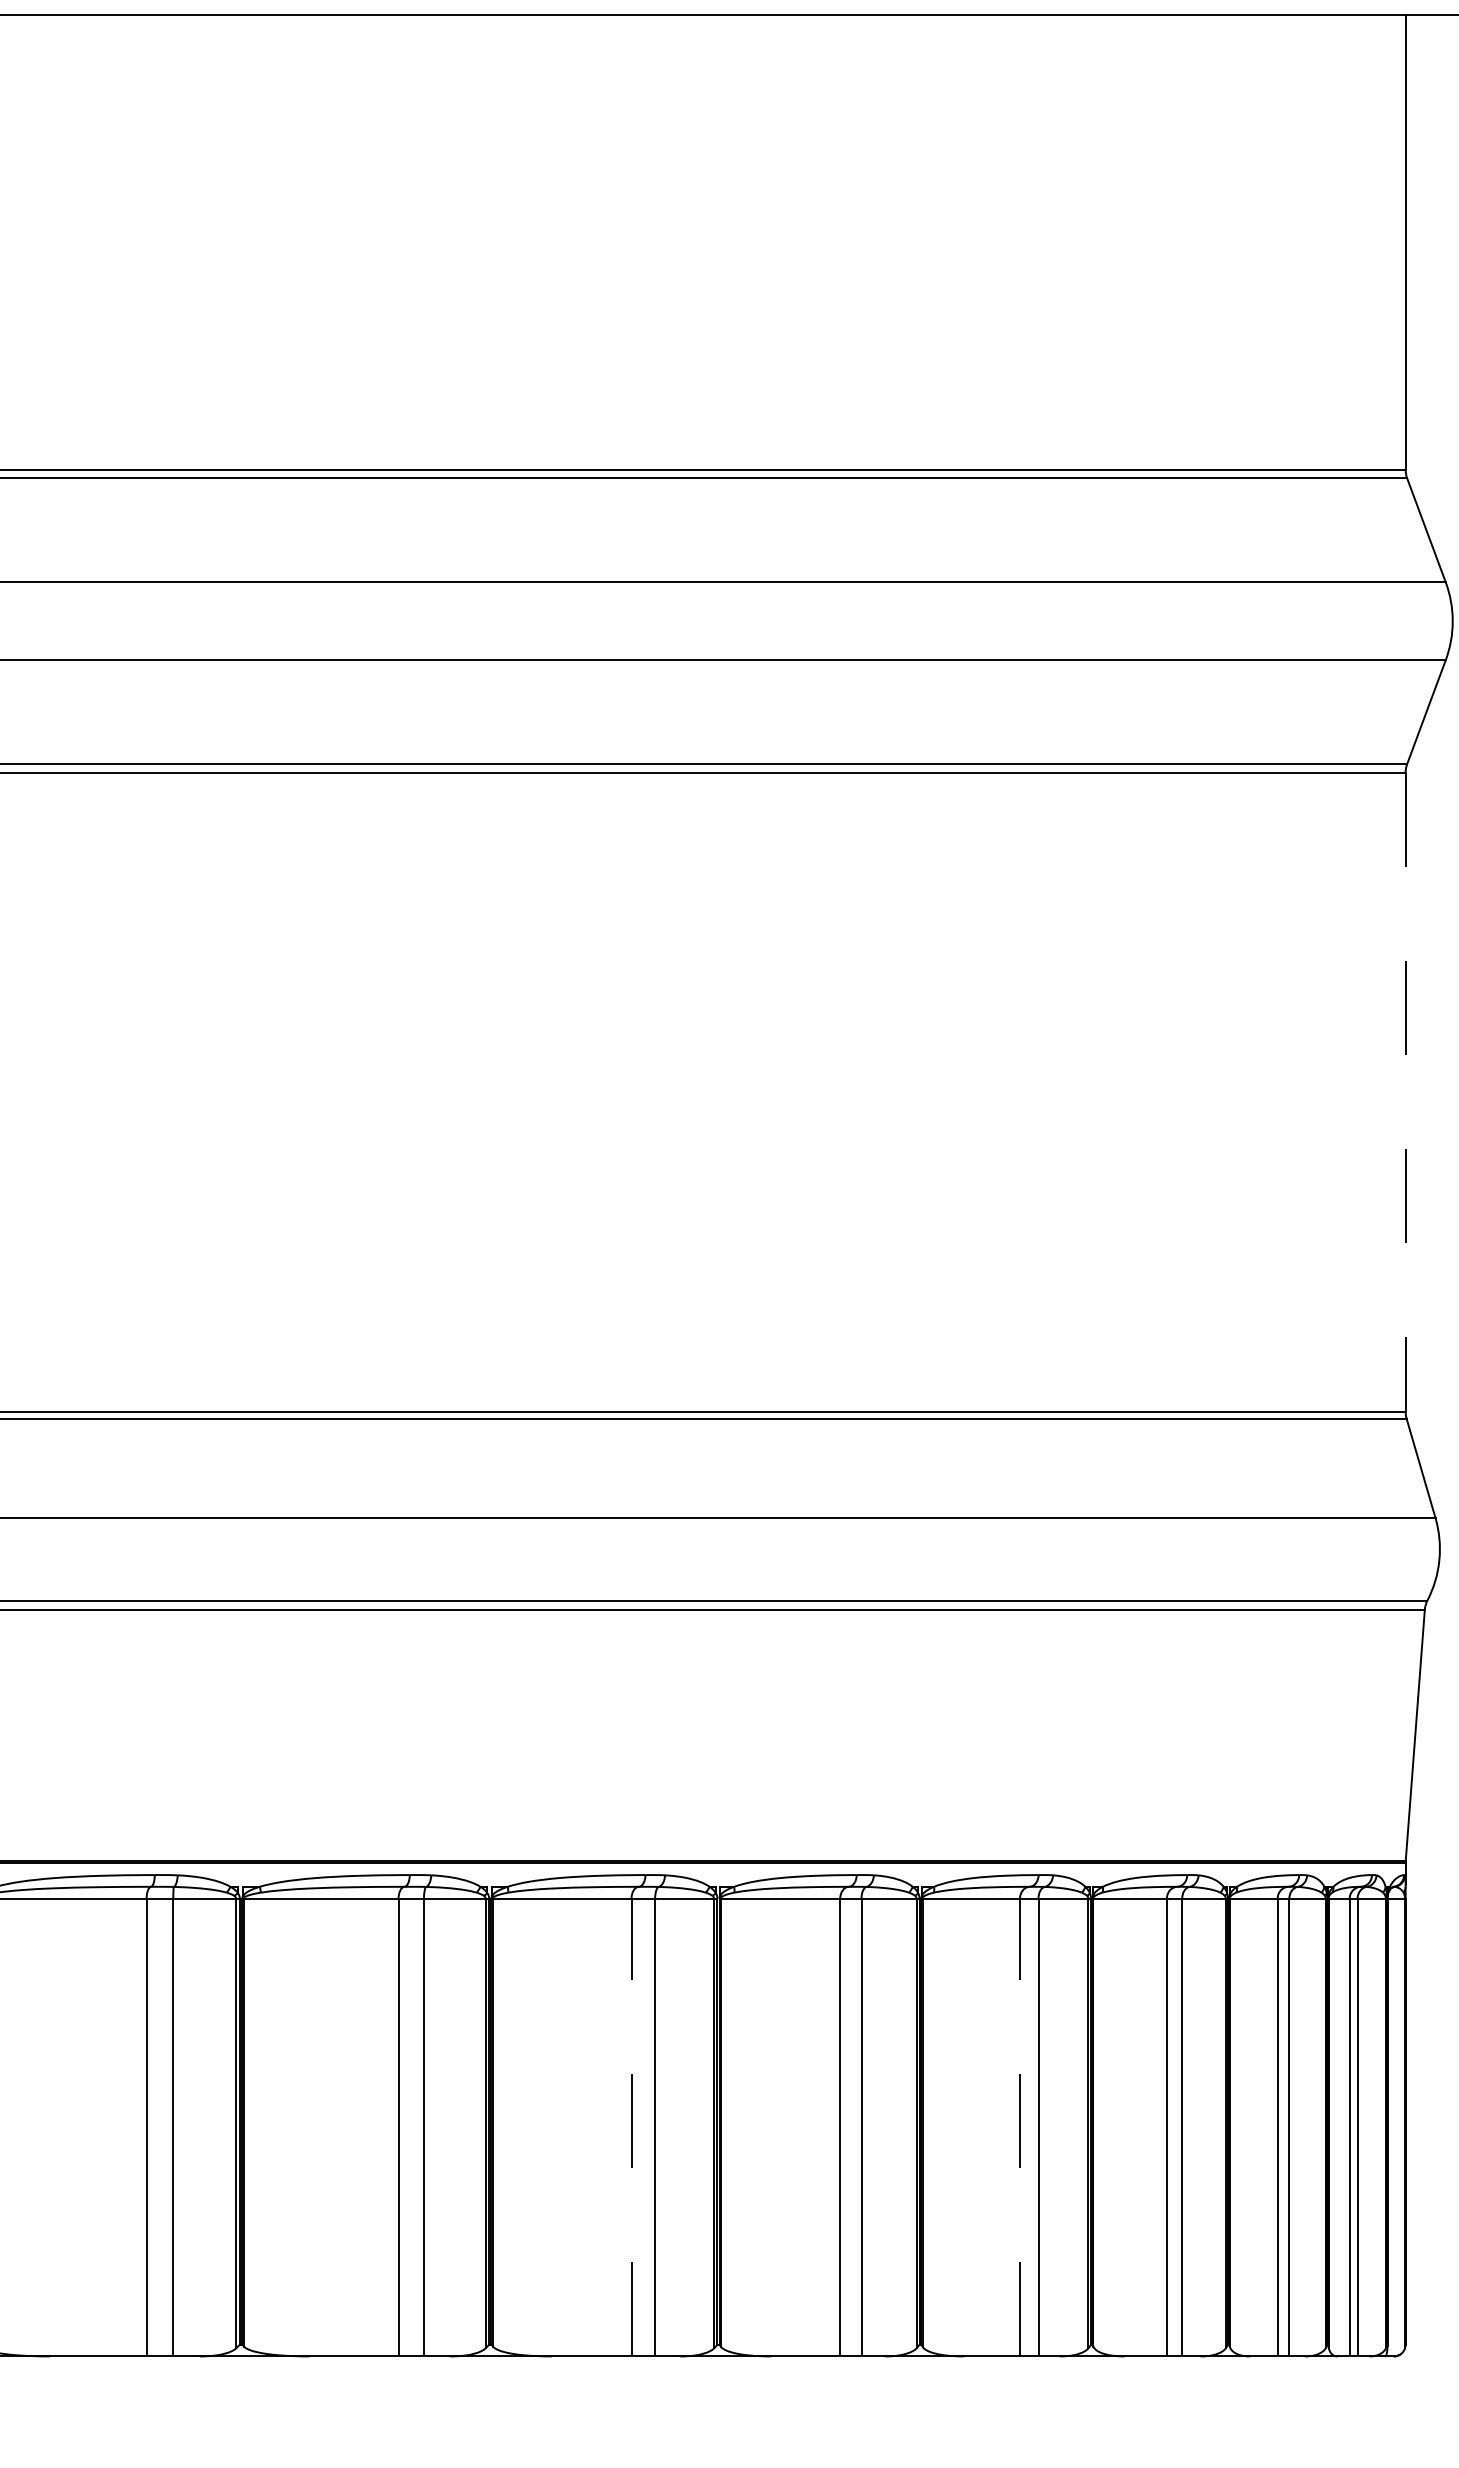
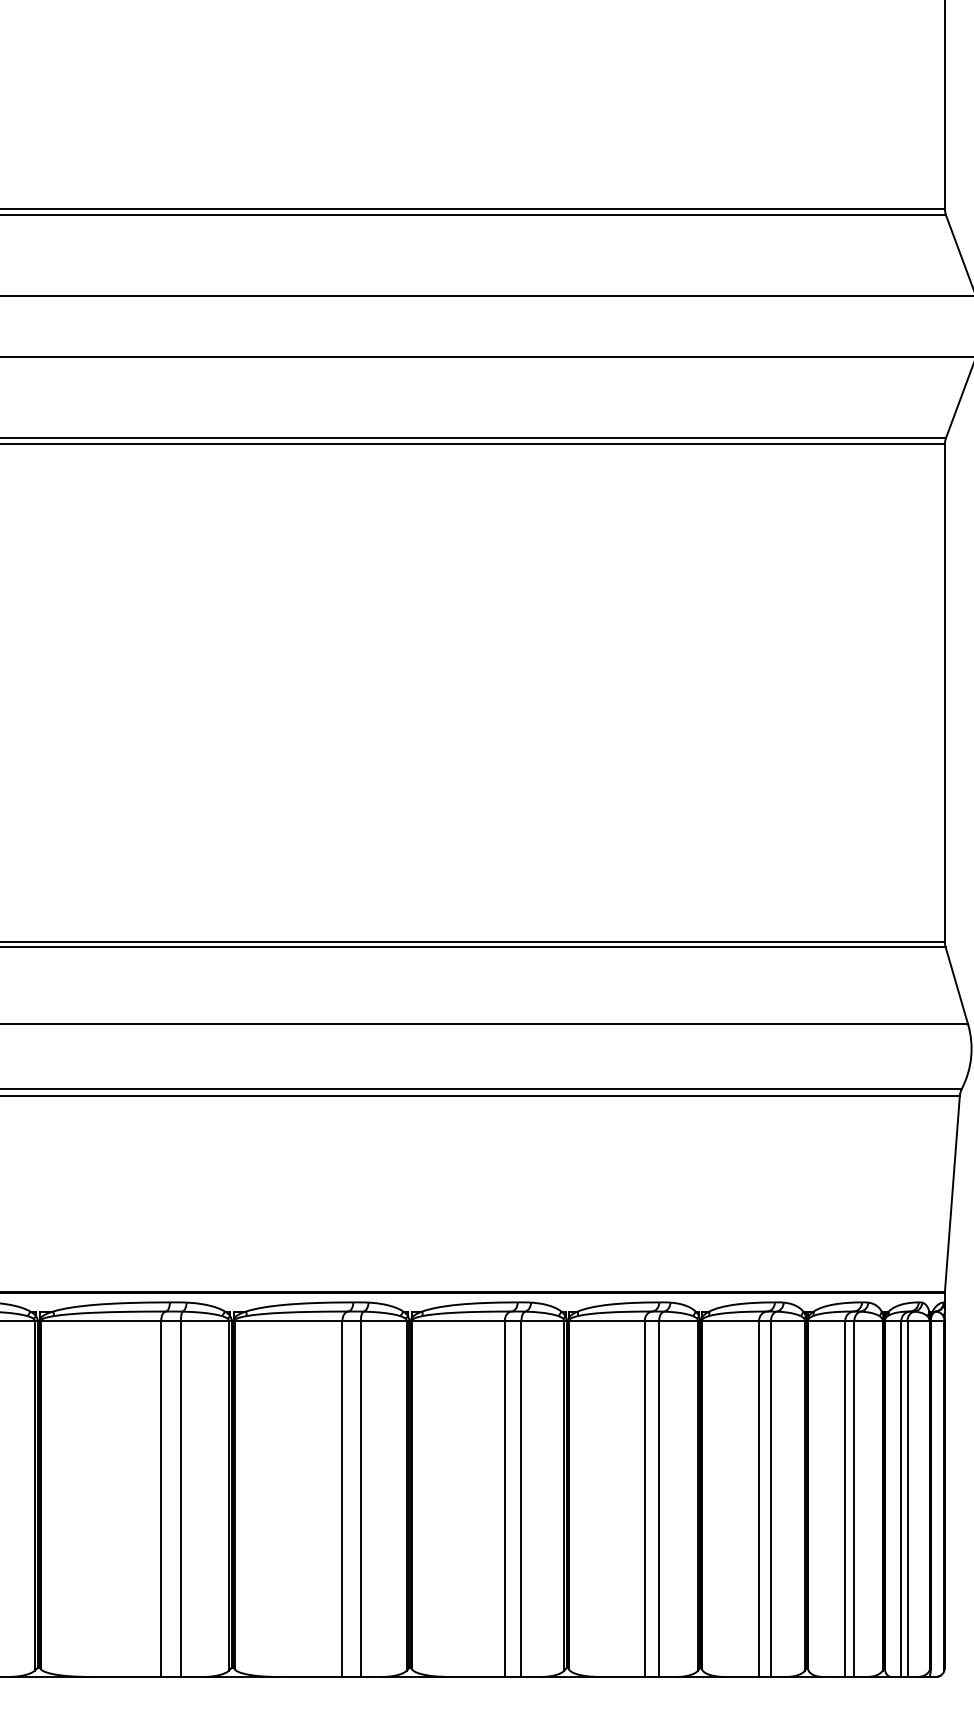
line: (1405, 1092) -> (944, 693), dashed -> solid
line: (631, 2127) -> (342, 1498), dashed -> solid
line: (1020, 2127) -> (645, 1498), dashed -> solid

